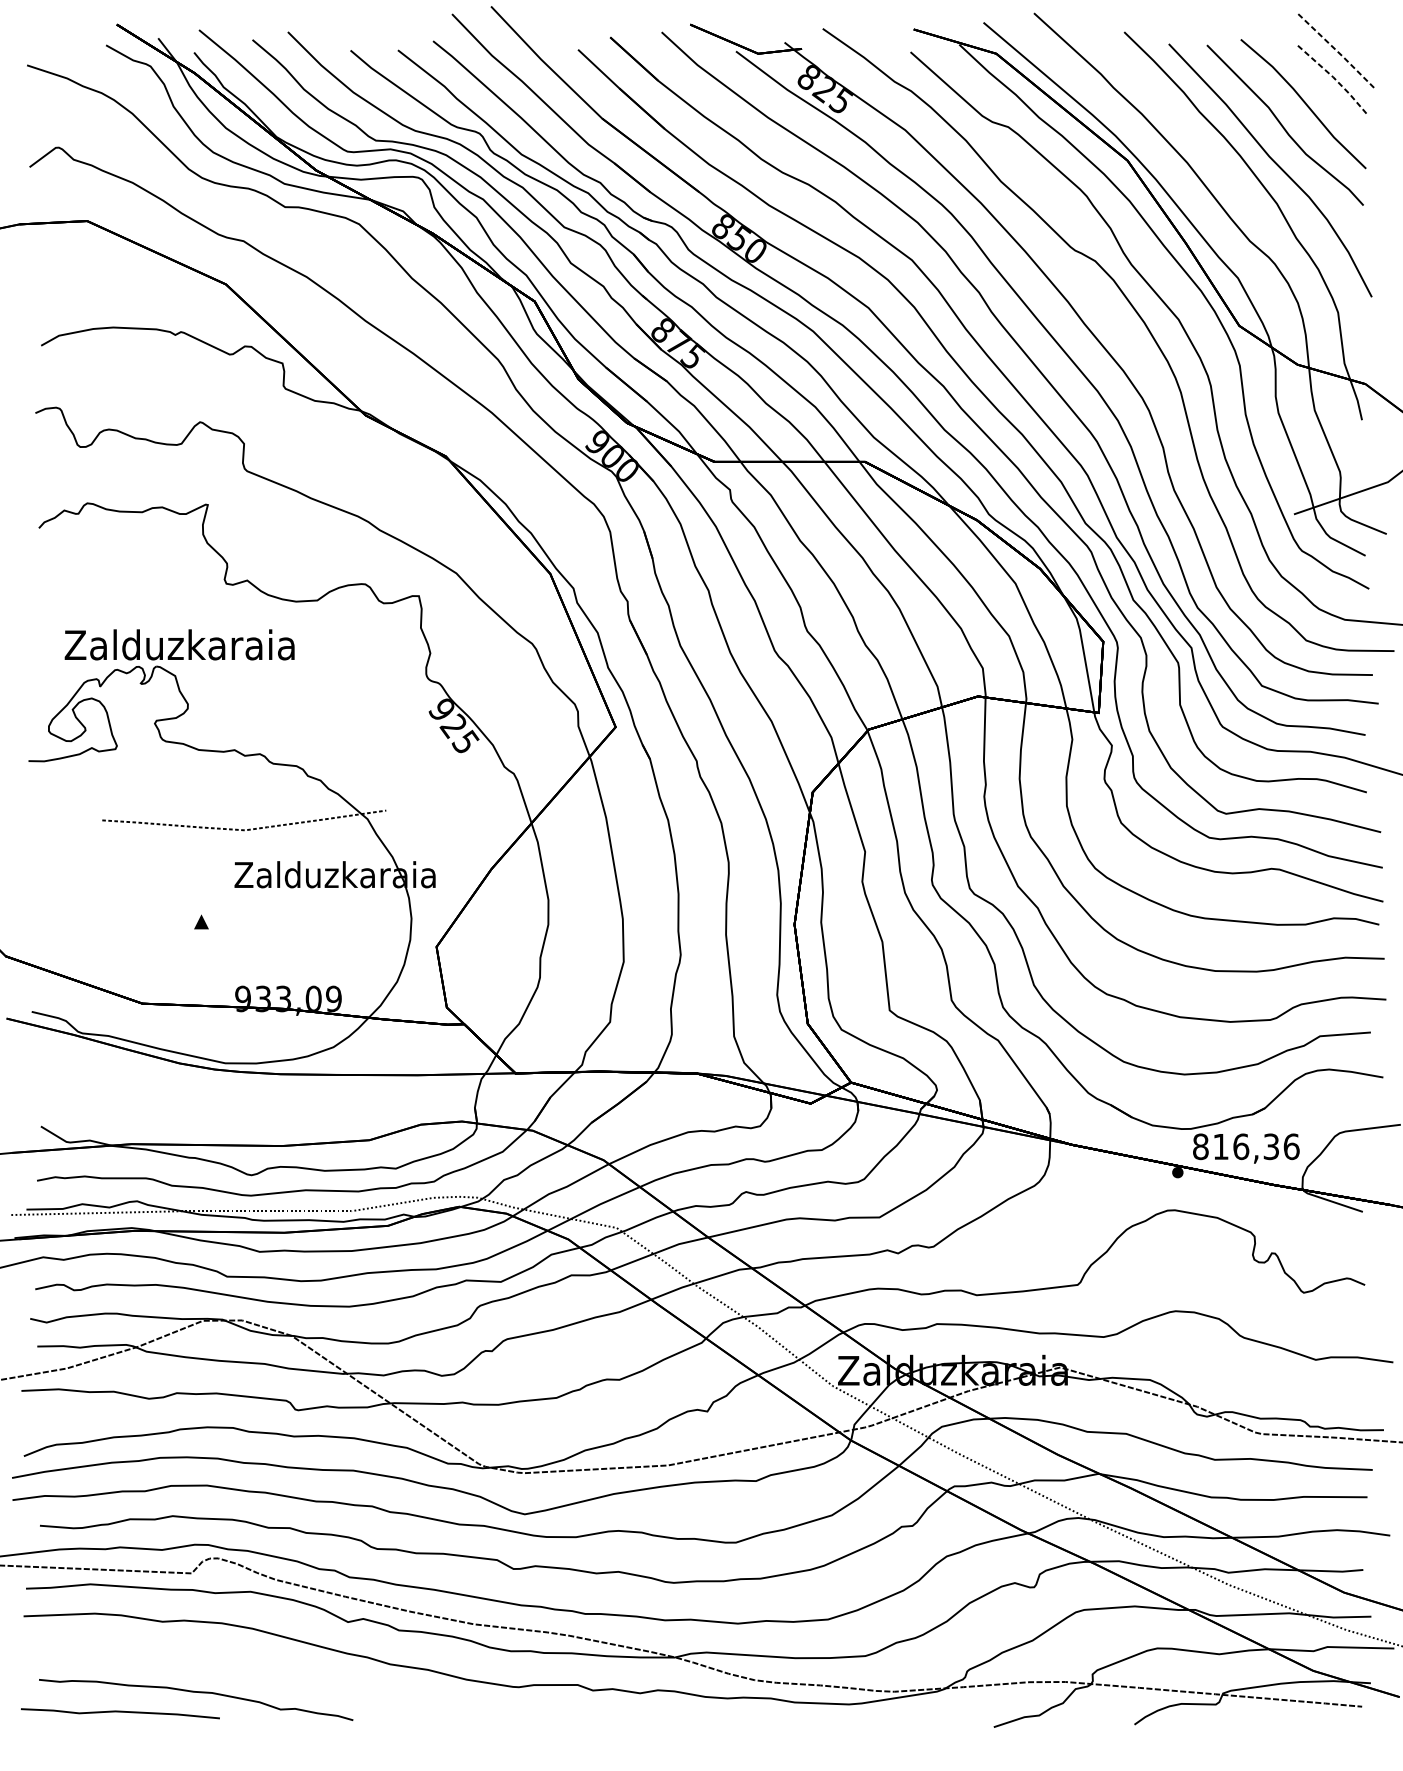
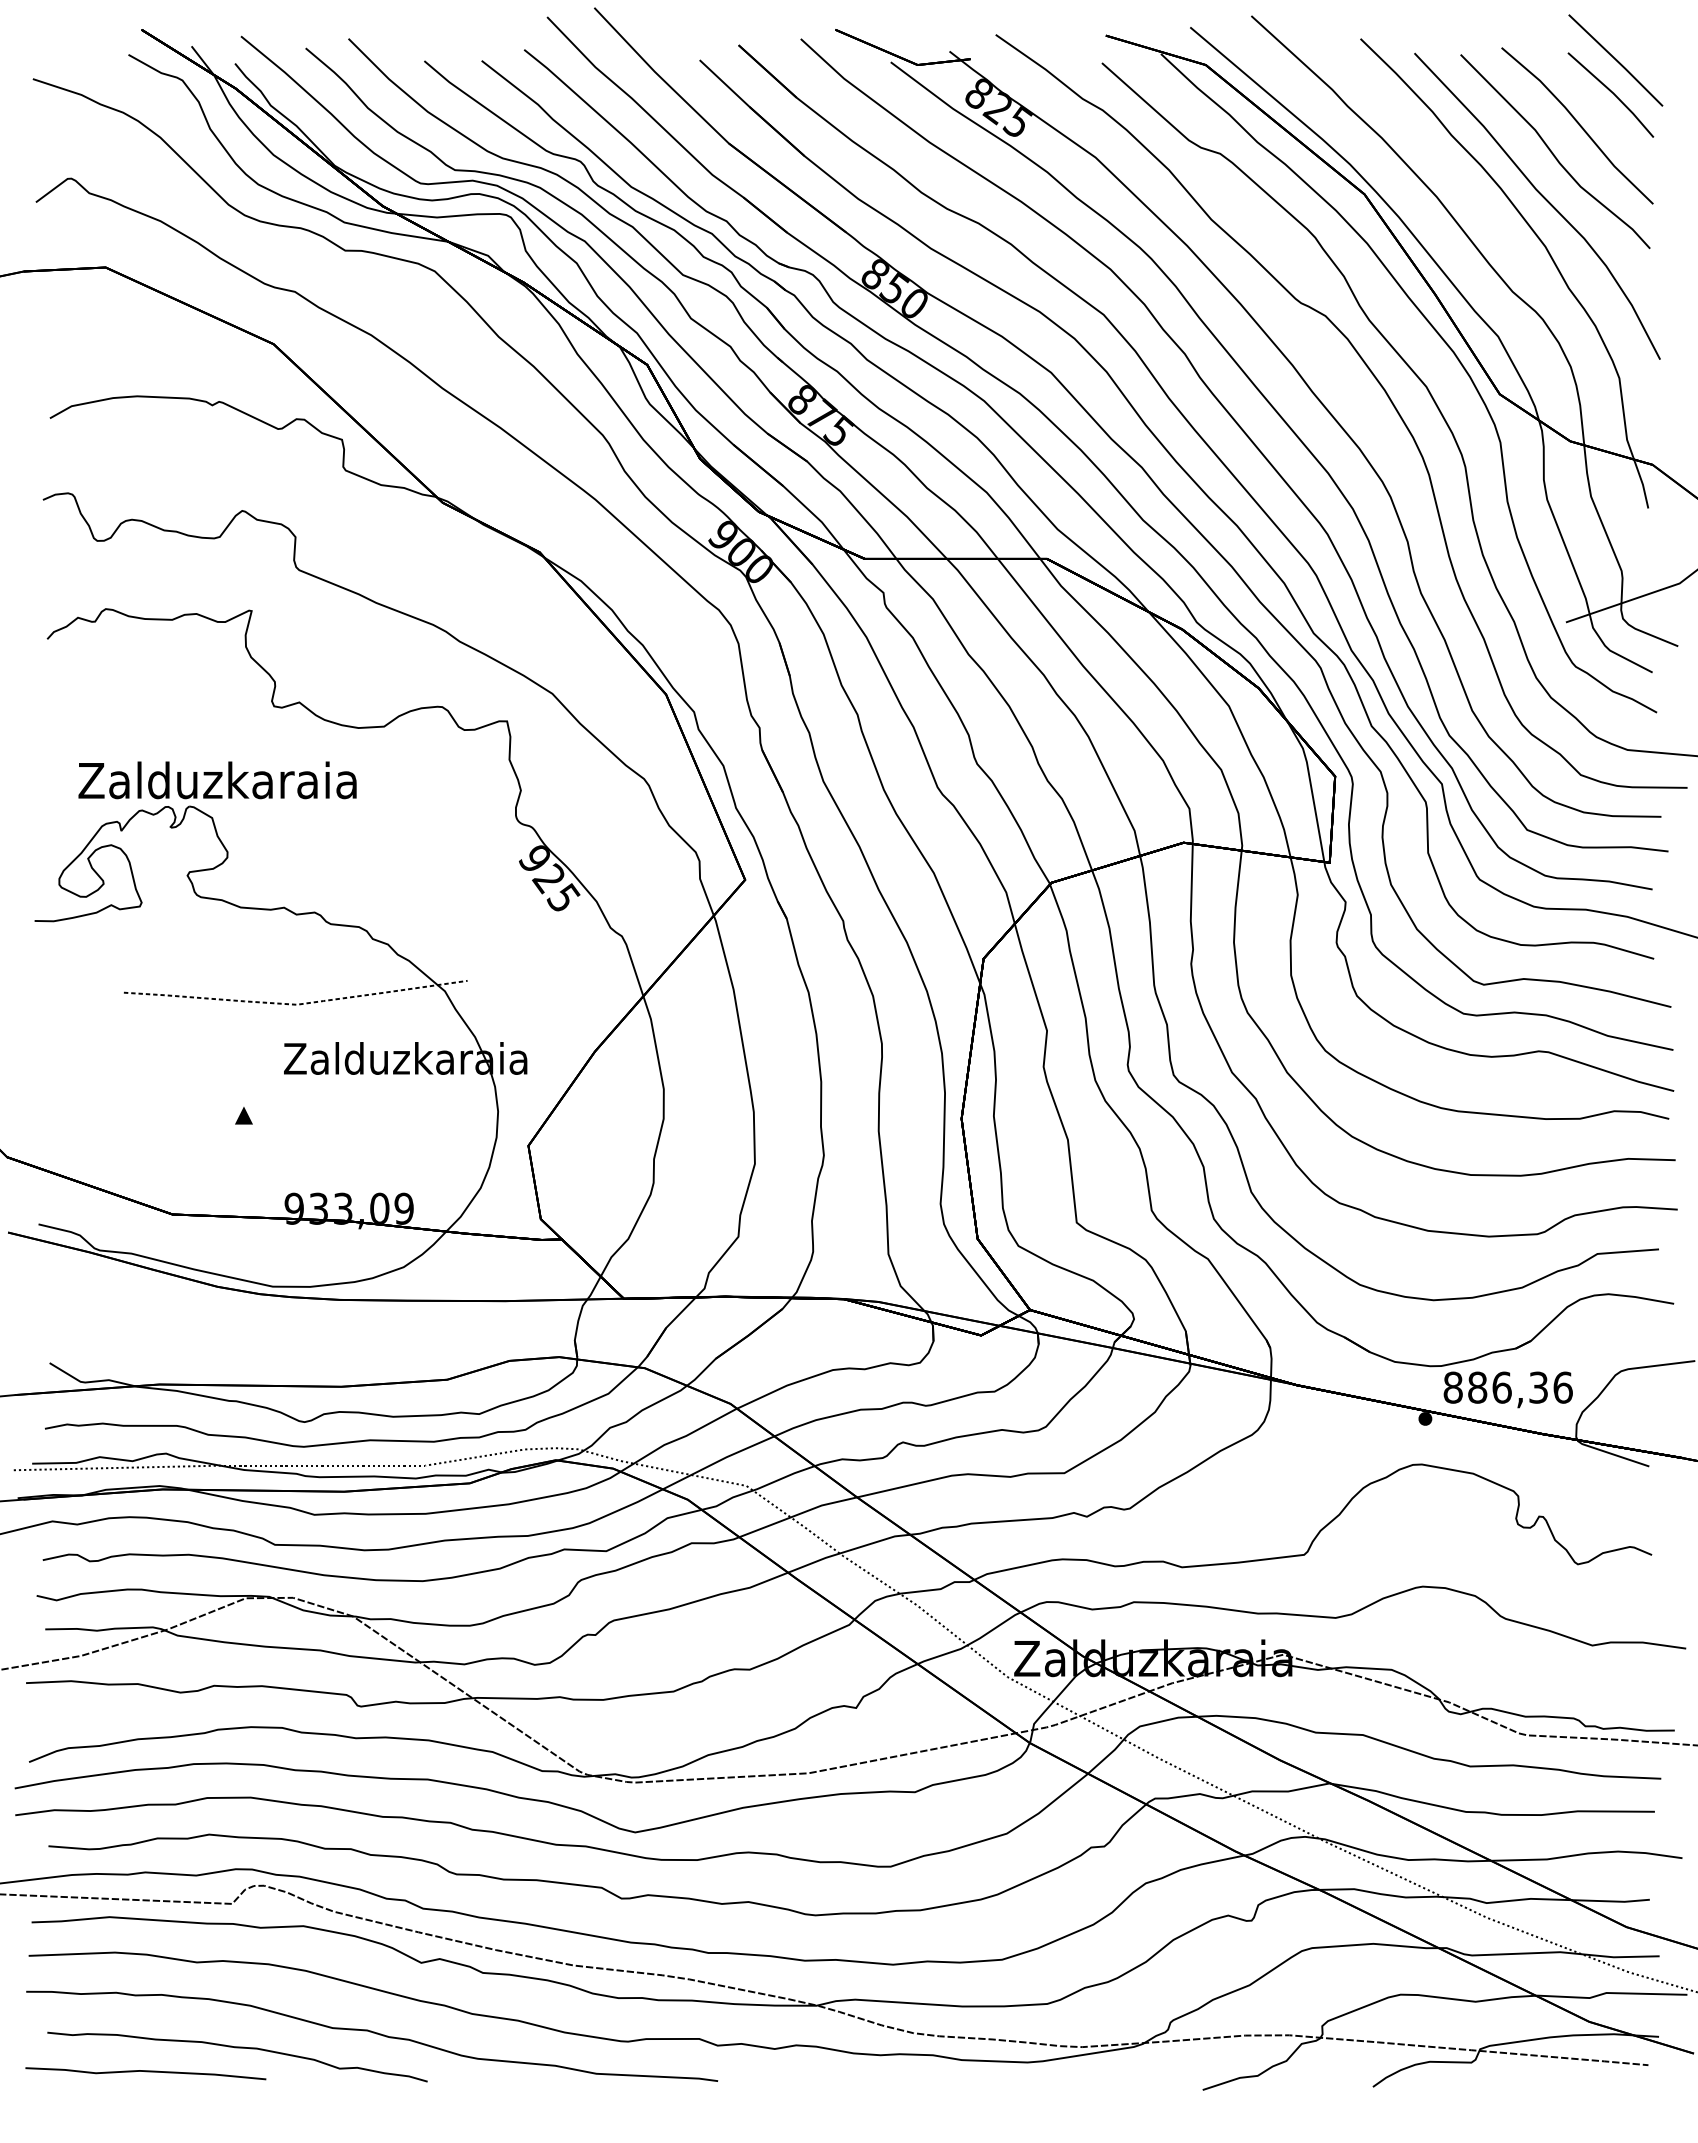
line: (1335, 50) -> (1616, 60), dashed -> solid
line: (1333, 77) -> (1613, 93), dashed -> solid
text: (1220, 1146) -> (1477, 1387), 816,36 -> 886,36
curve: (308, 1680) -> (373, 2033), added

